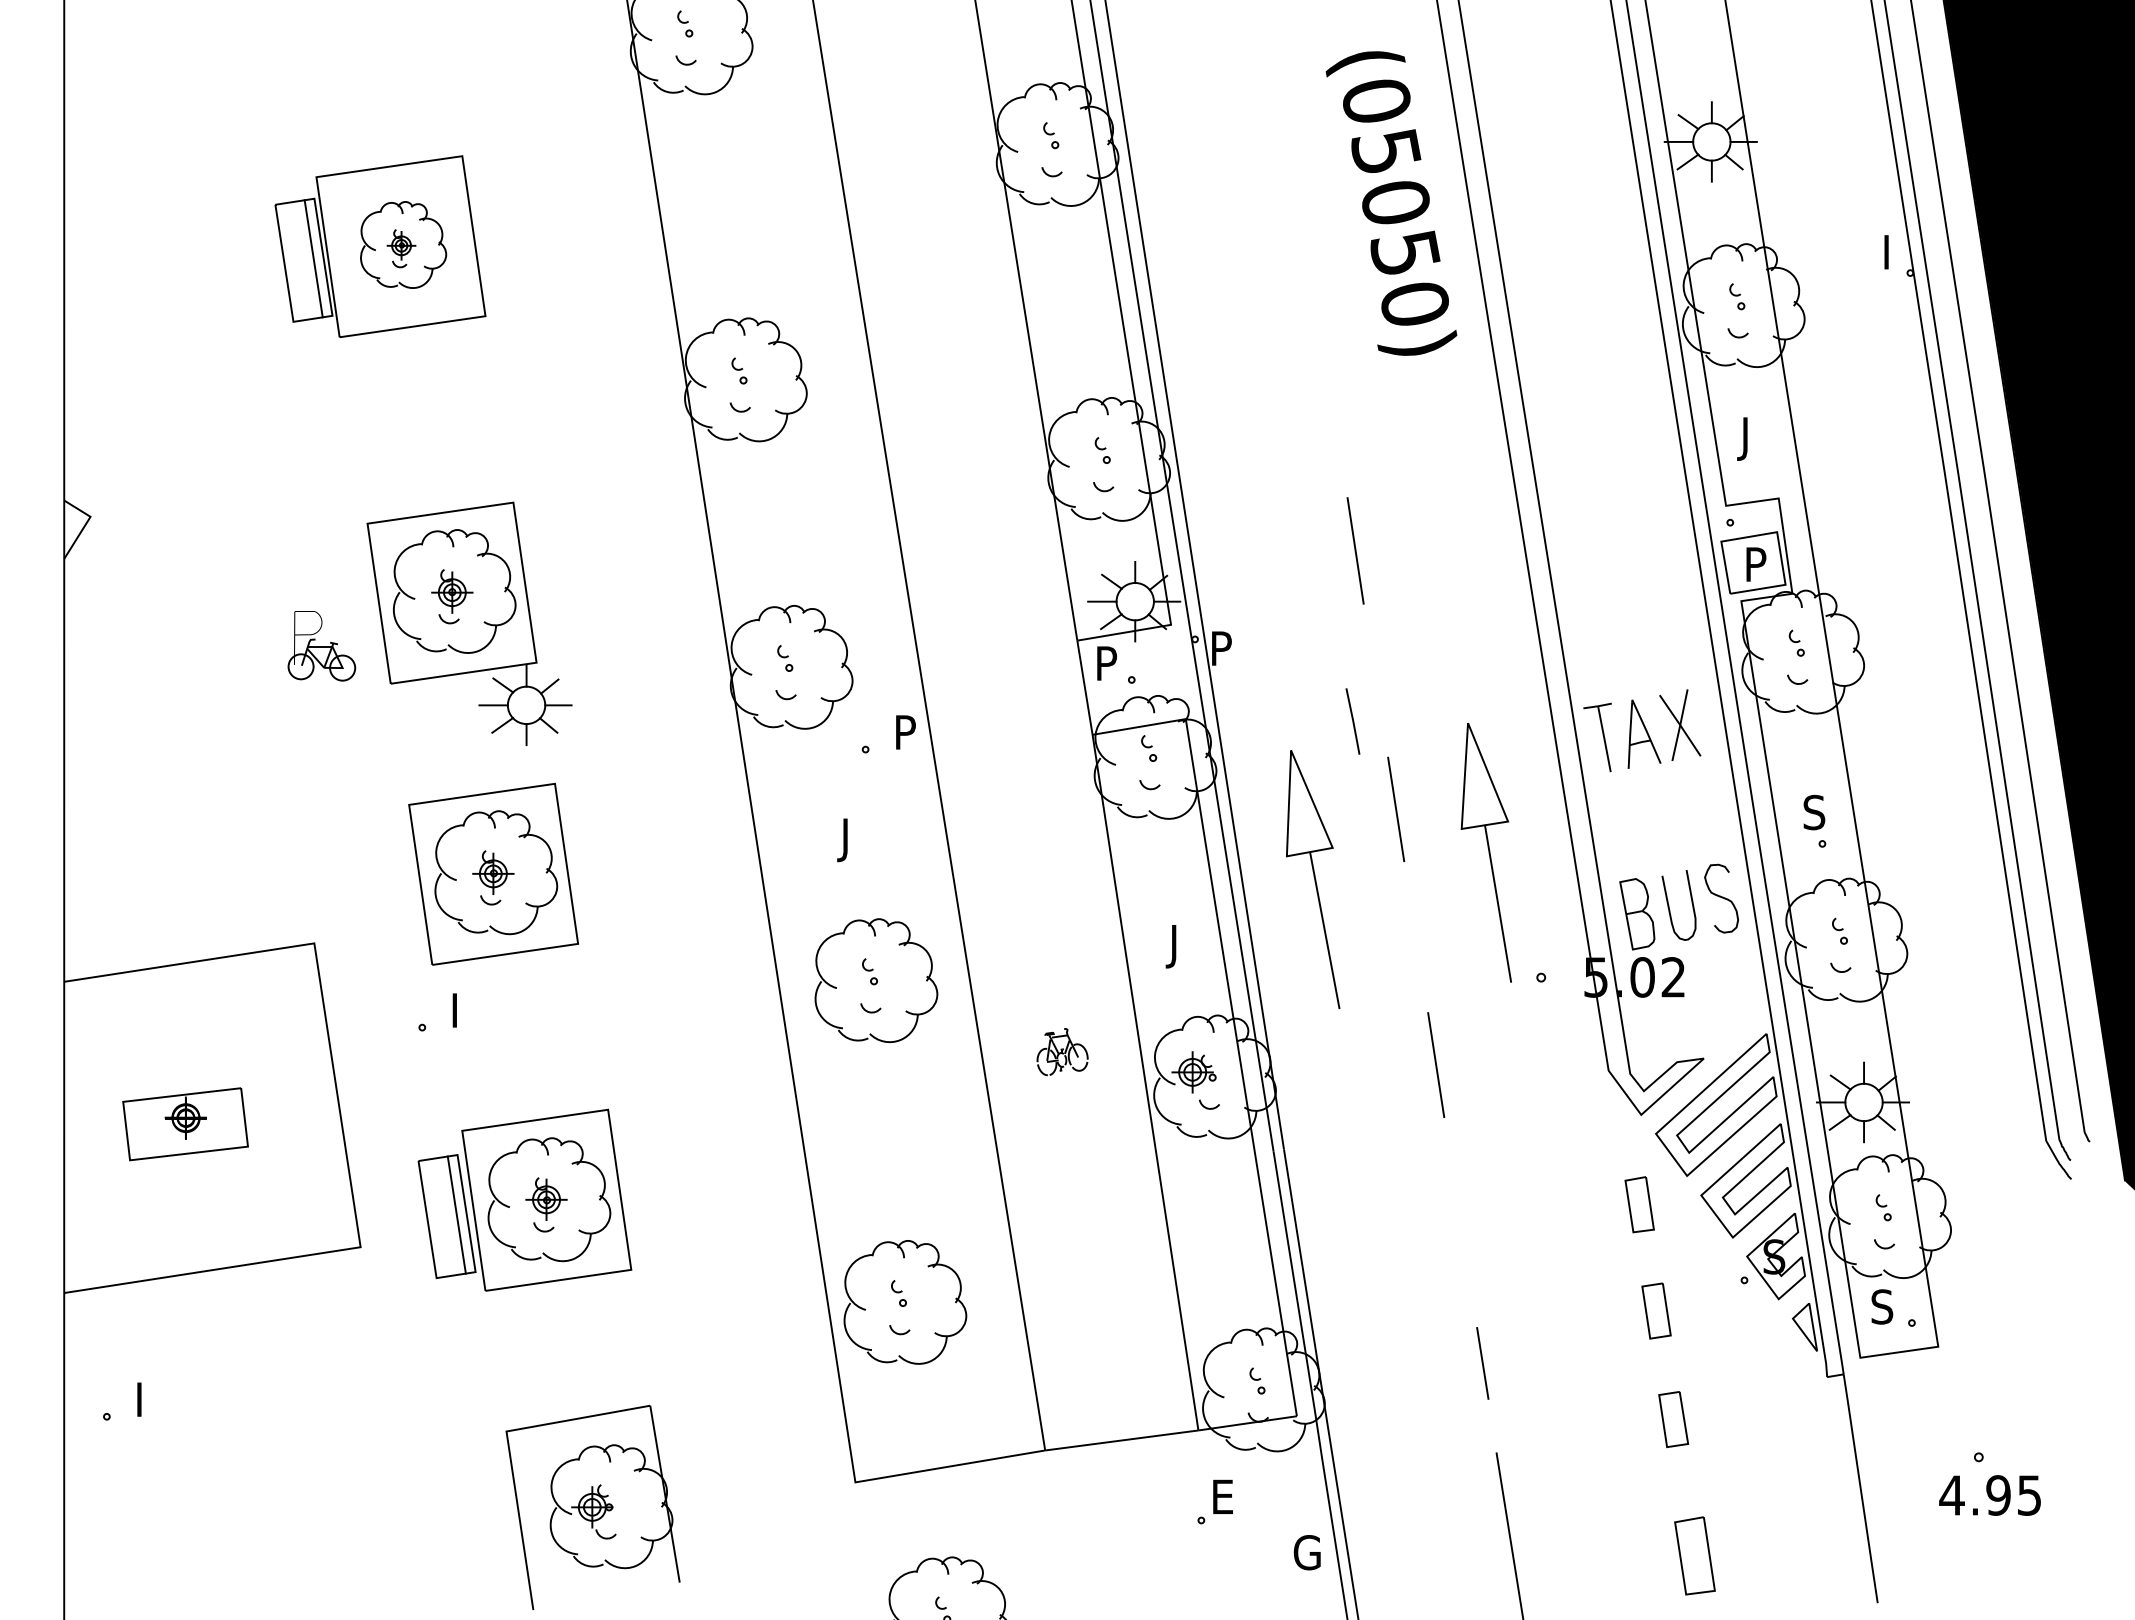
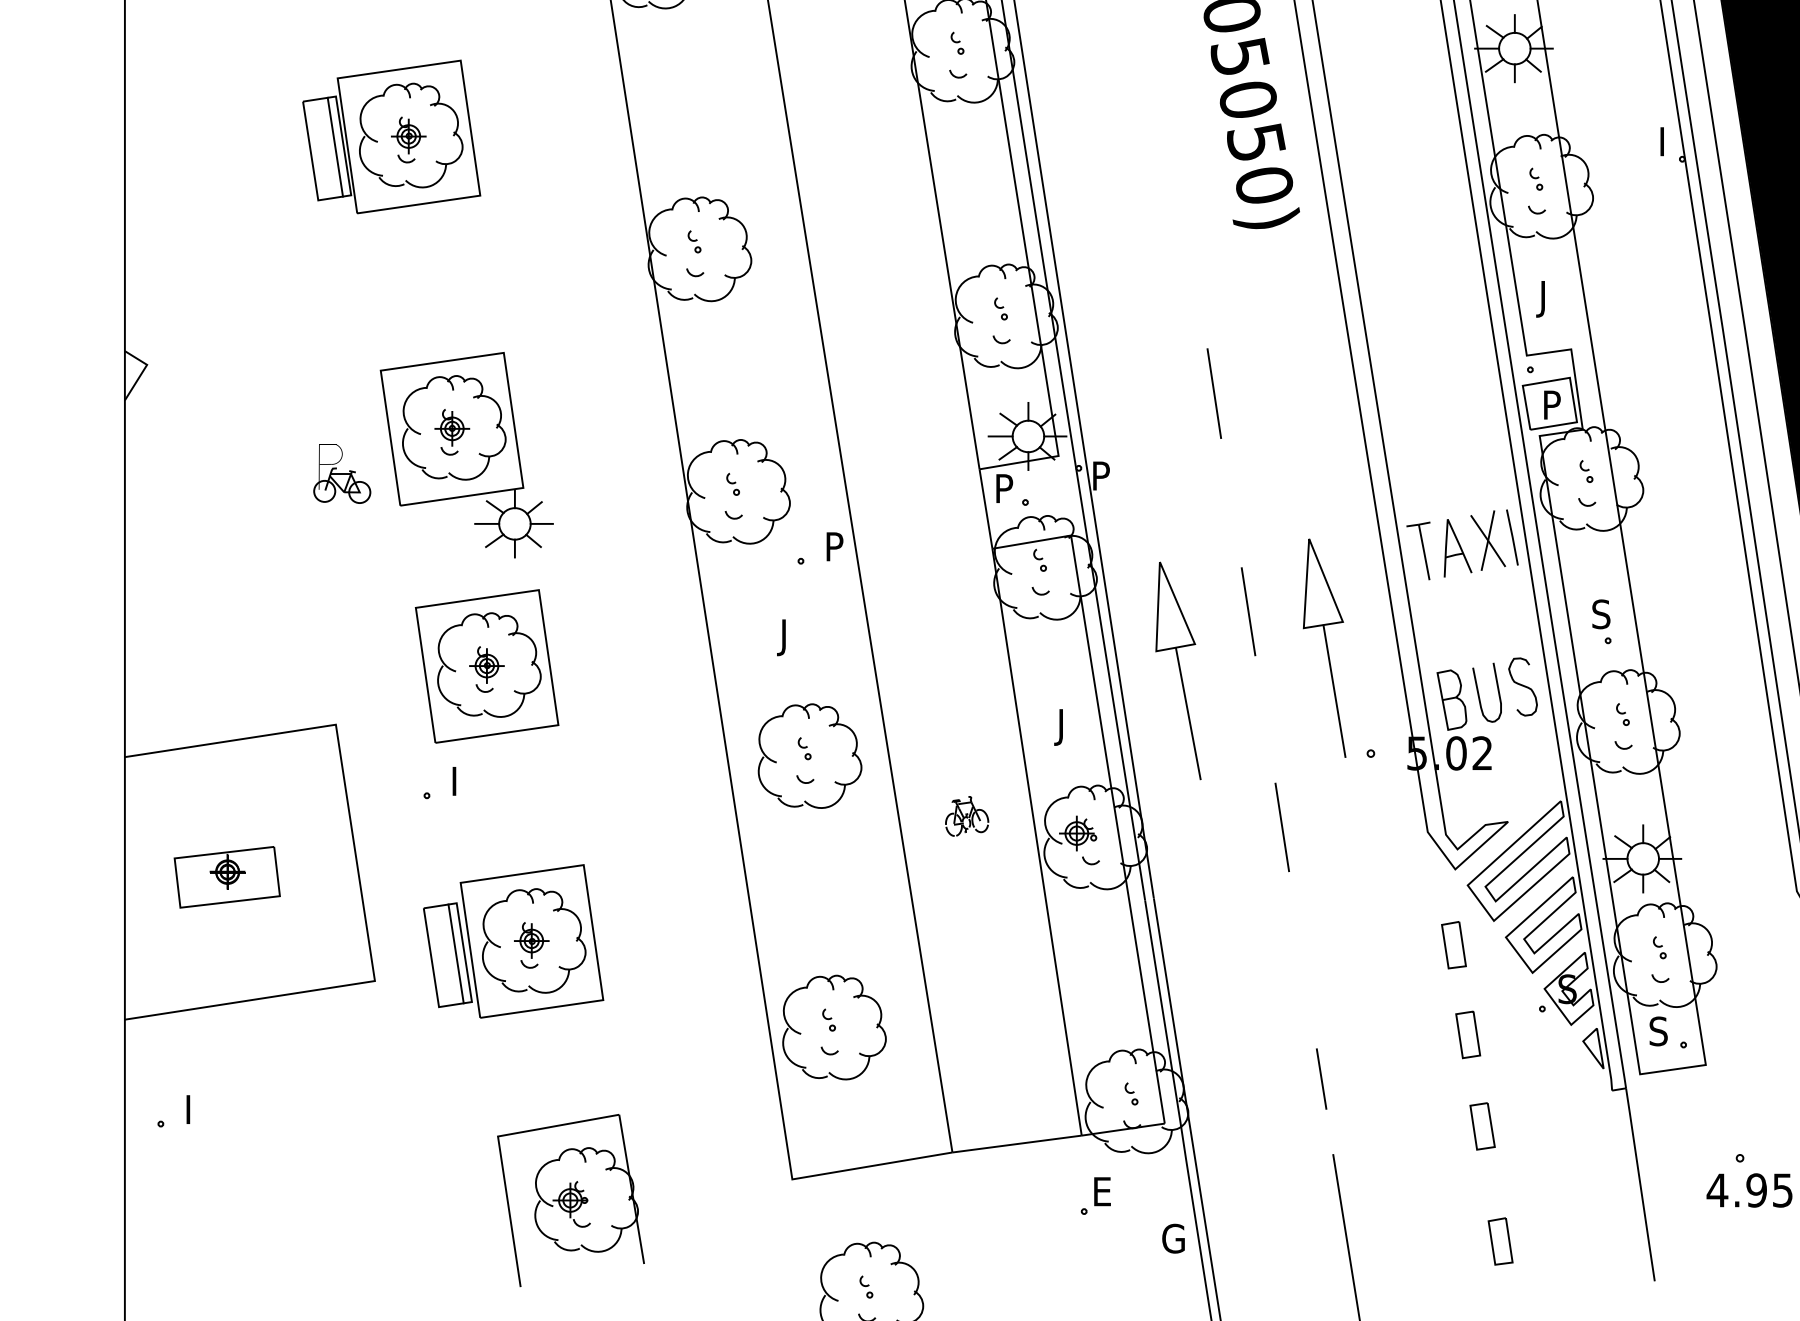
part: (403, 244) -> (411, 135), size x1.43
line: (1352, 721) -> (1512, 537), moved
part: (1694, 1555) -> (1500, 1241), size x0.71

